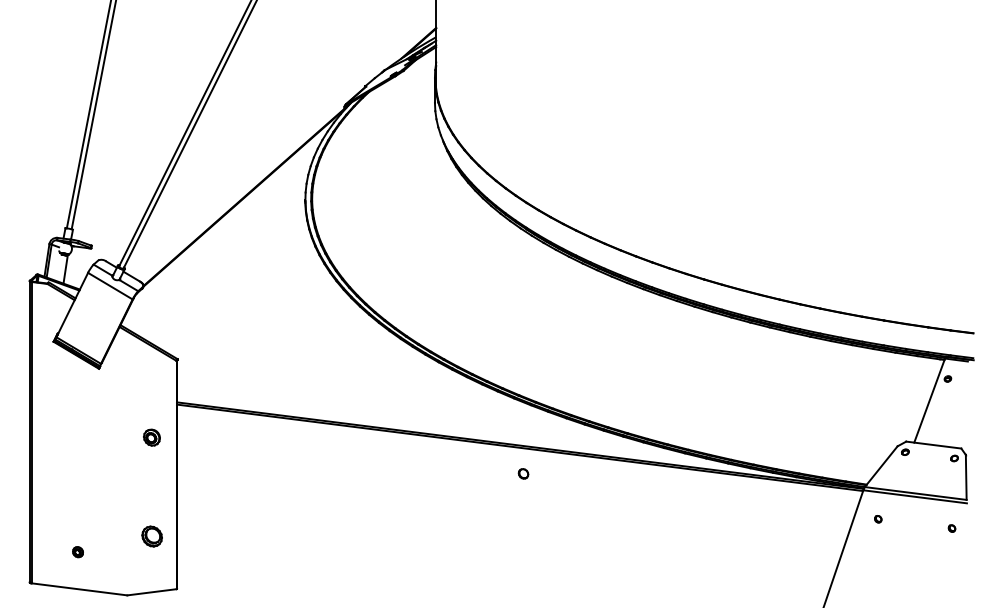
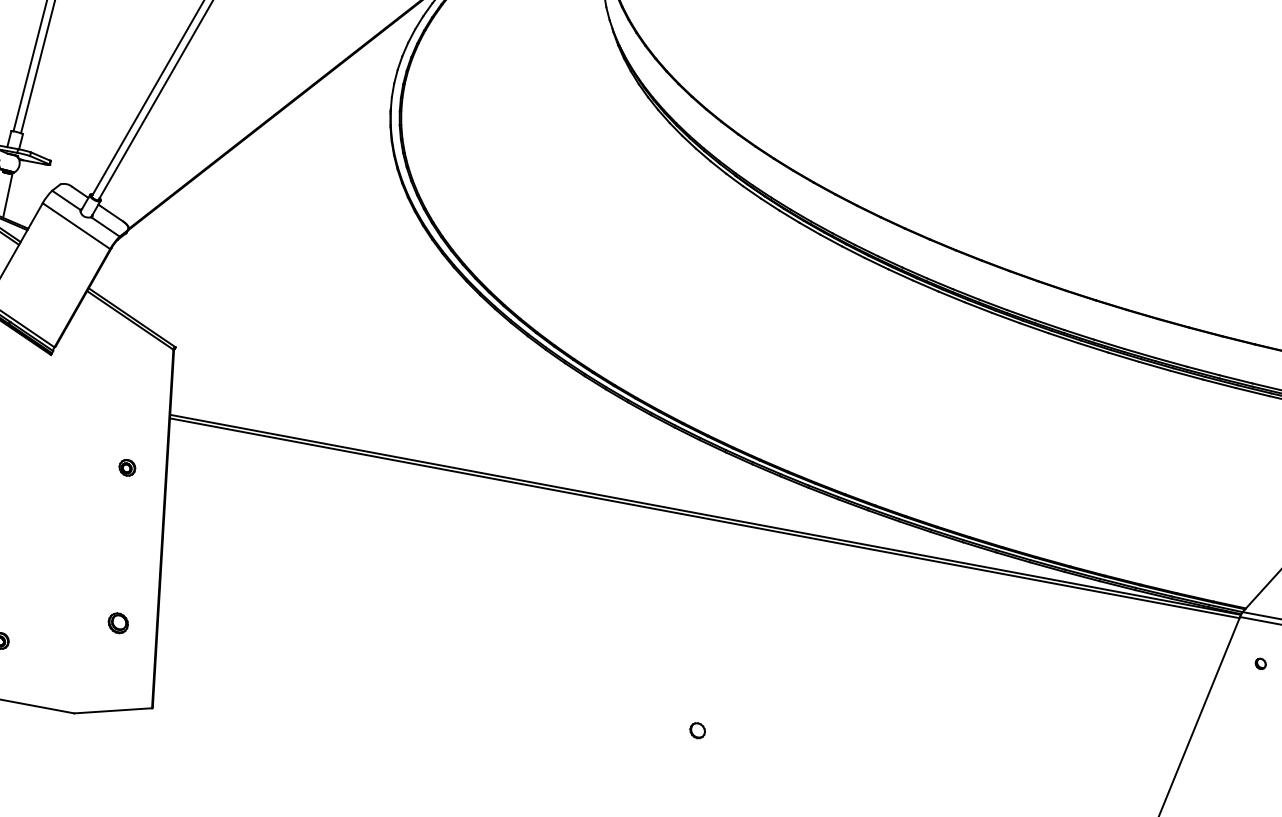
part: (151, 437) -> (126, 467), size x0.62
part: (523, 473) -> (697, 730), moved
part: (151, 536) -> (117, 623), size x0.62

